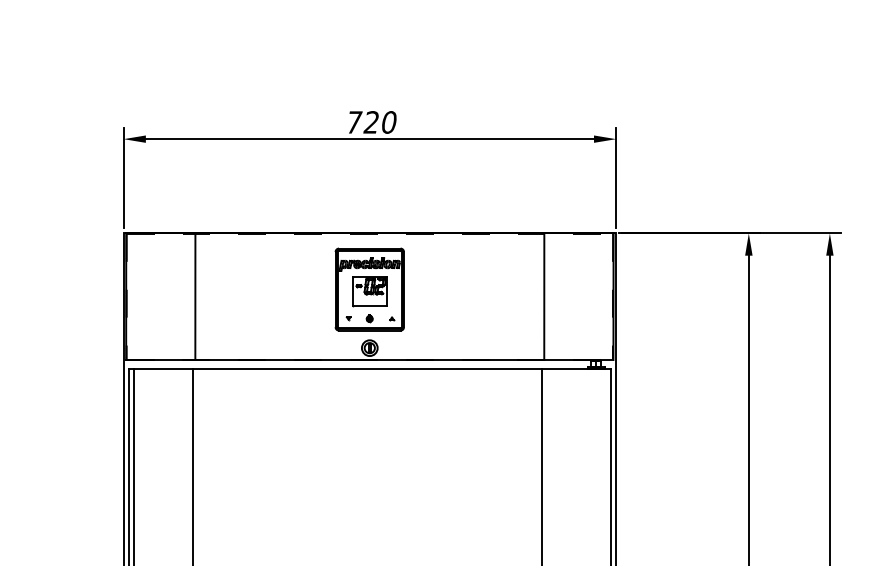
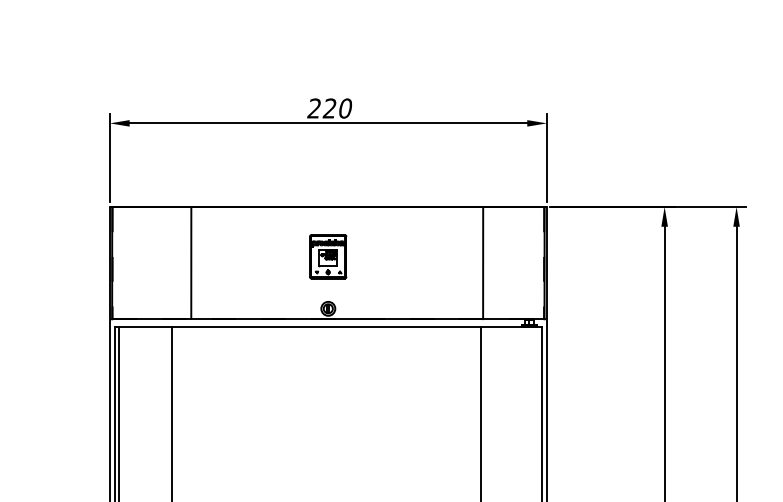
text: (353, 122) -> (313, 108), 720 -> 220
part: (369, 289) -> (328, 256), size x0.6
line: (195, 296) -> (191, 262), moved

